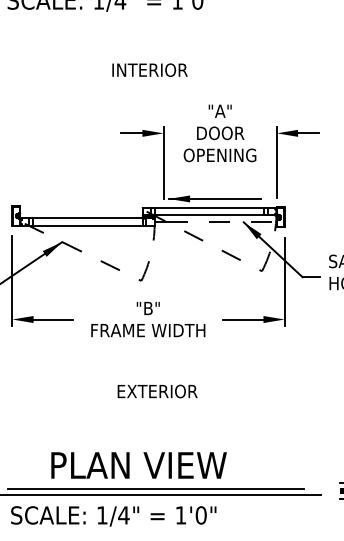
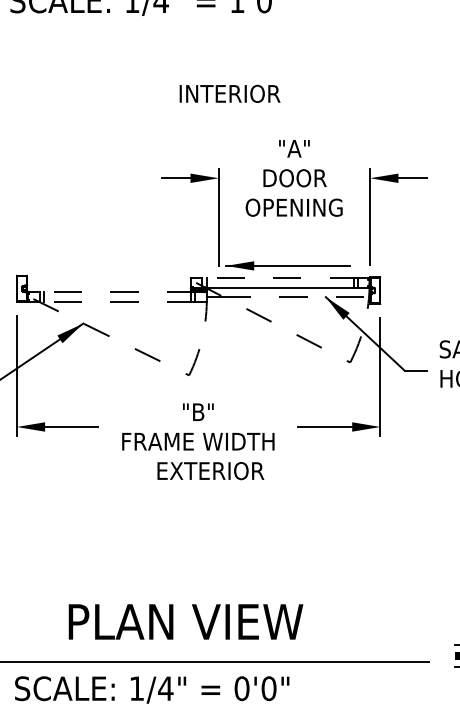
text: (149, 69) -> (229, 92), moved
line: (209, 207) -> (280, 277), solid -> dashed
line: (87, 218) -> (117, 292), solid -> dashed
line: (87, 225) -> (117, 301), solid -> dashed
text: (157, 391) -> (210, 471), moved
line: (156, 489) -> (209, 654), removed
text: (180, 515) -> (241, 688), 1'0" -> 0'0"

